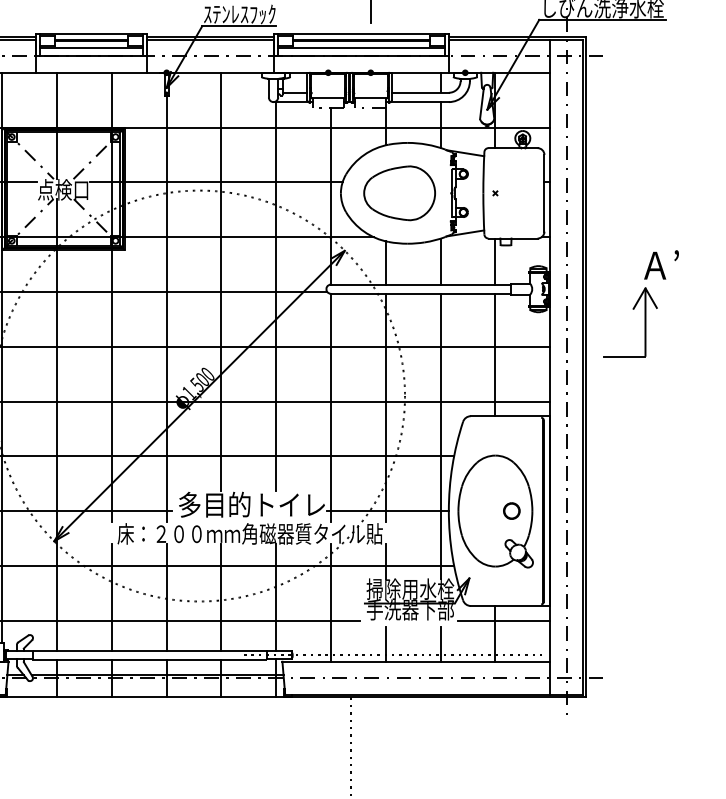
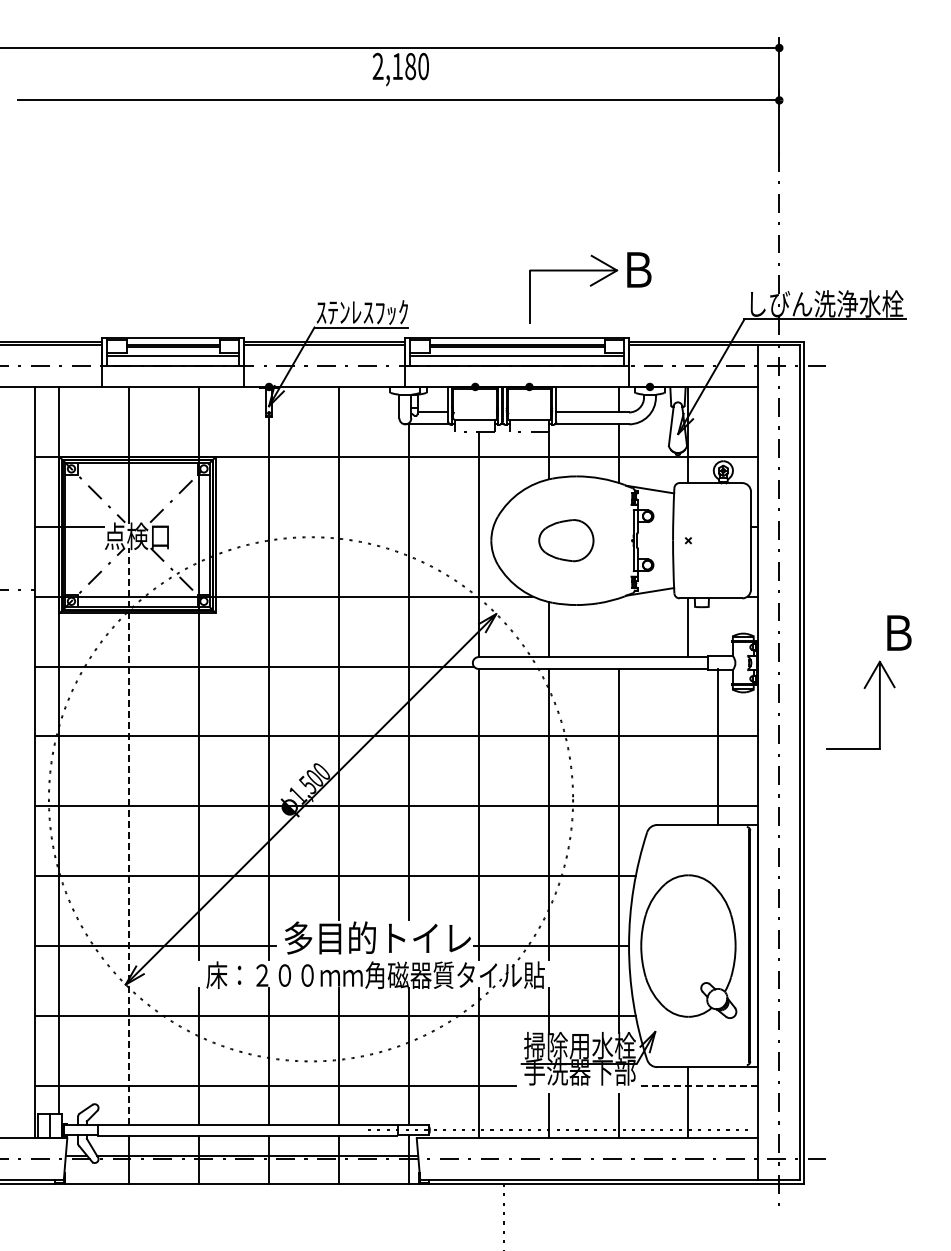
line: (215, 182) -> (331, 526), removed
part: (399, 193) -> (566, 540), size x0.6
line: (440, 261) -> (618, 627), removed
text: (661, 264) -> (900, 631), Ａ’ -> Ｂ
line: (495, 354) -> (718, 746), moved
line: (57, 424) -> (129, 835), solid -> dashed
part: (511, 510) -> (709, 945), removed
line: (504, 620) -> (699, 1085), solid -> dashed

